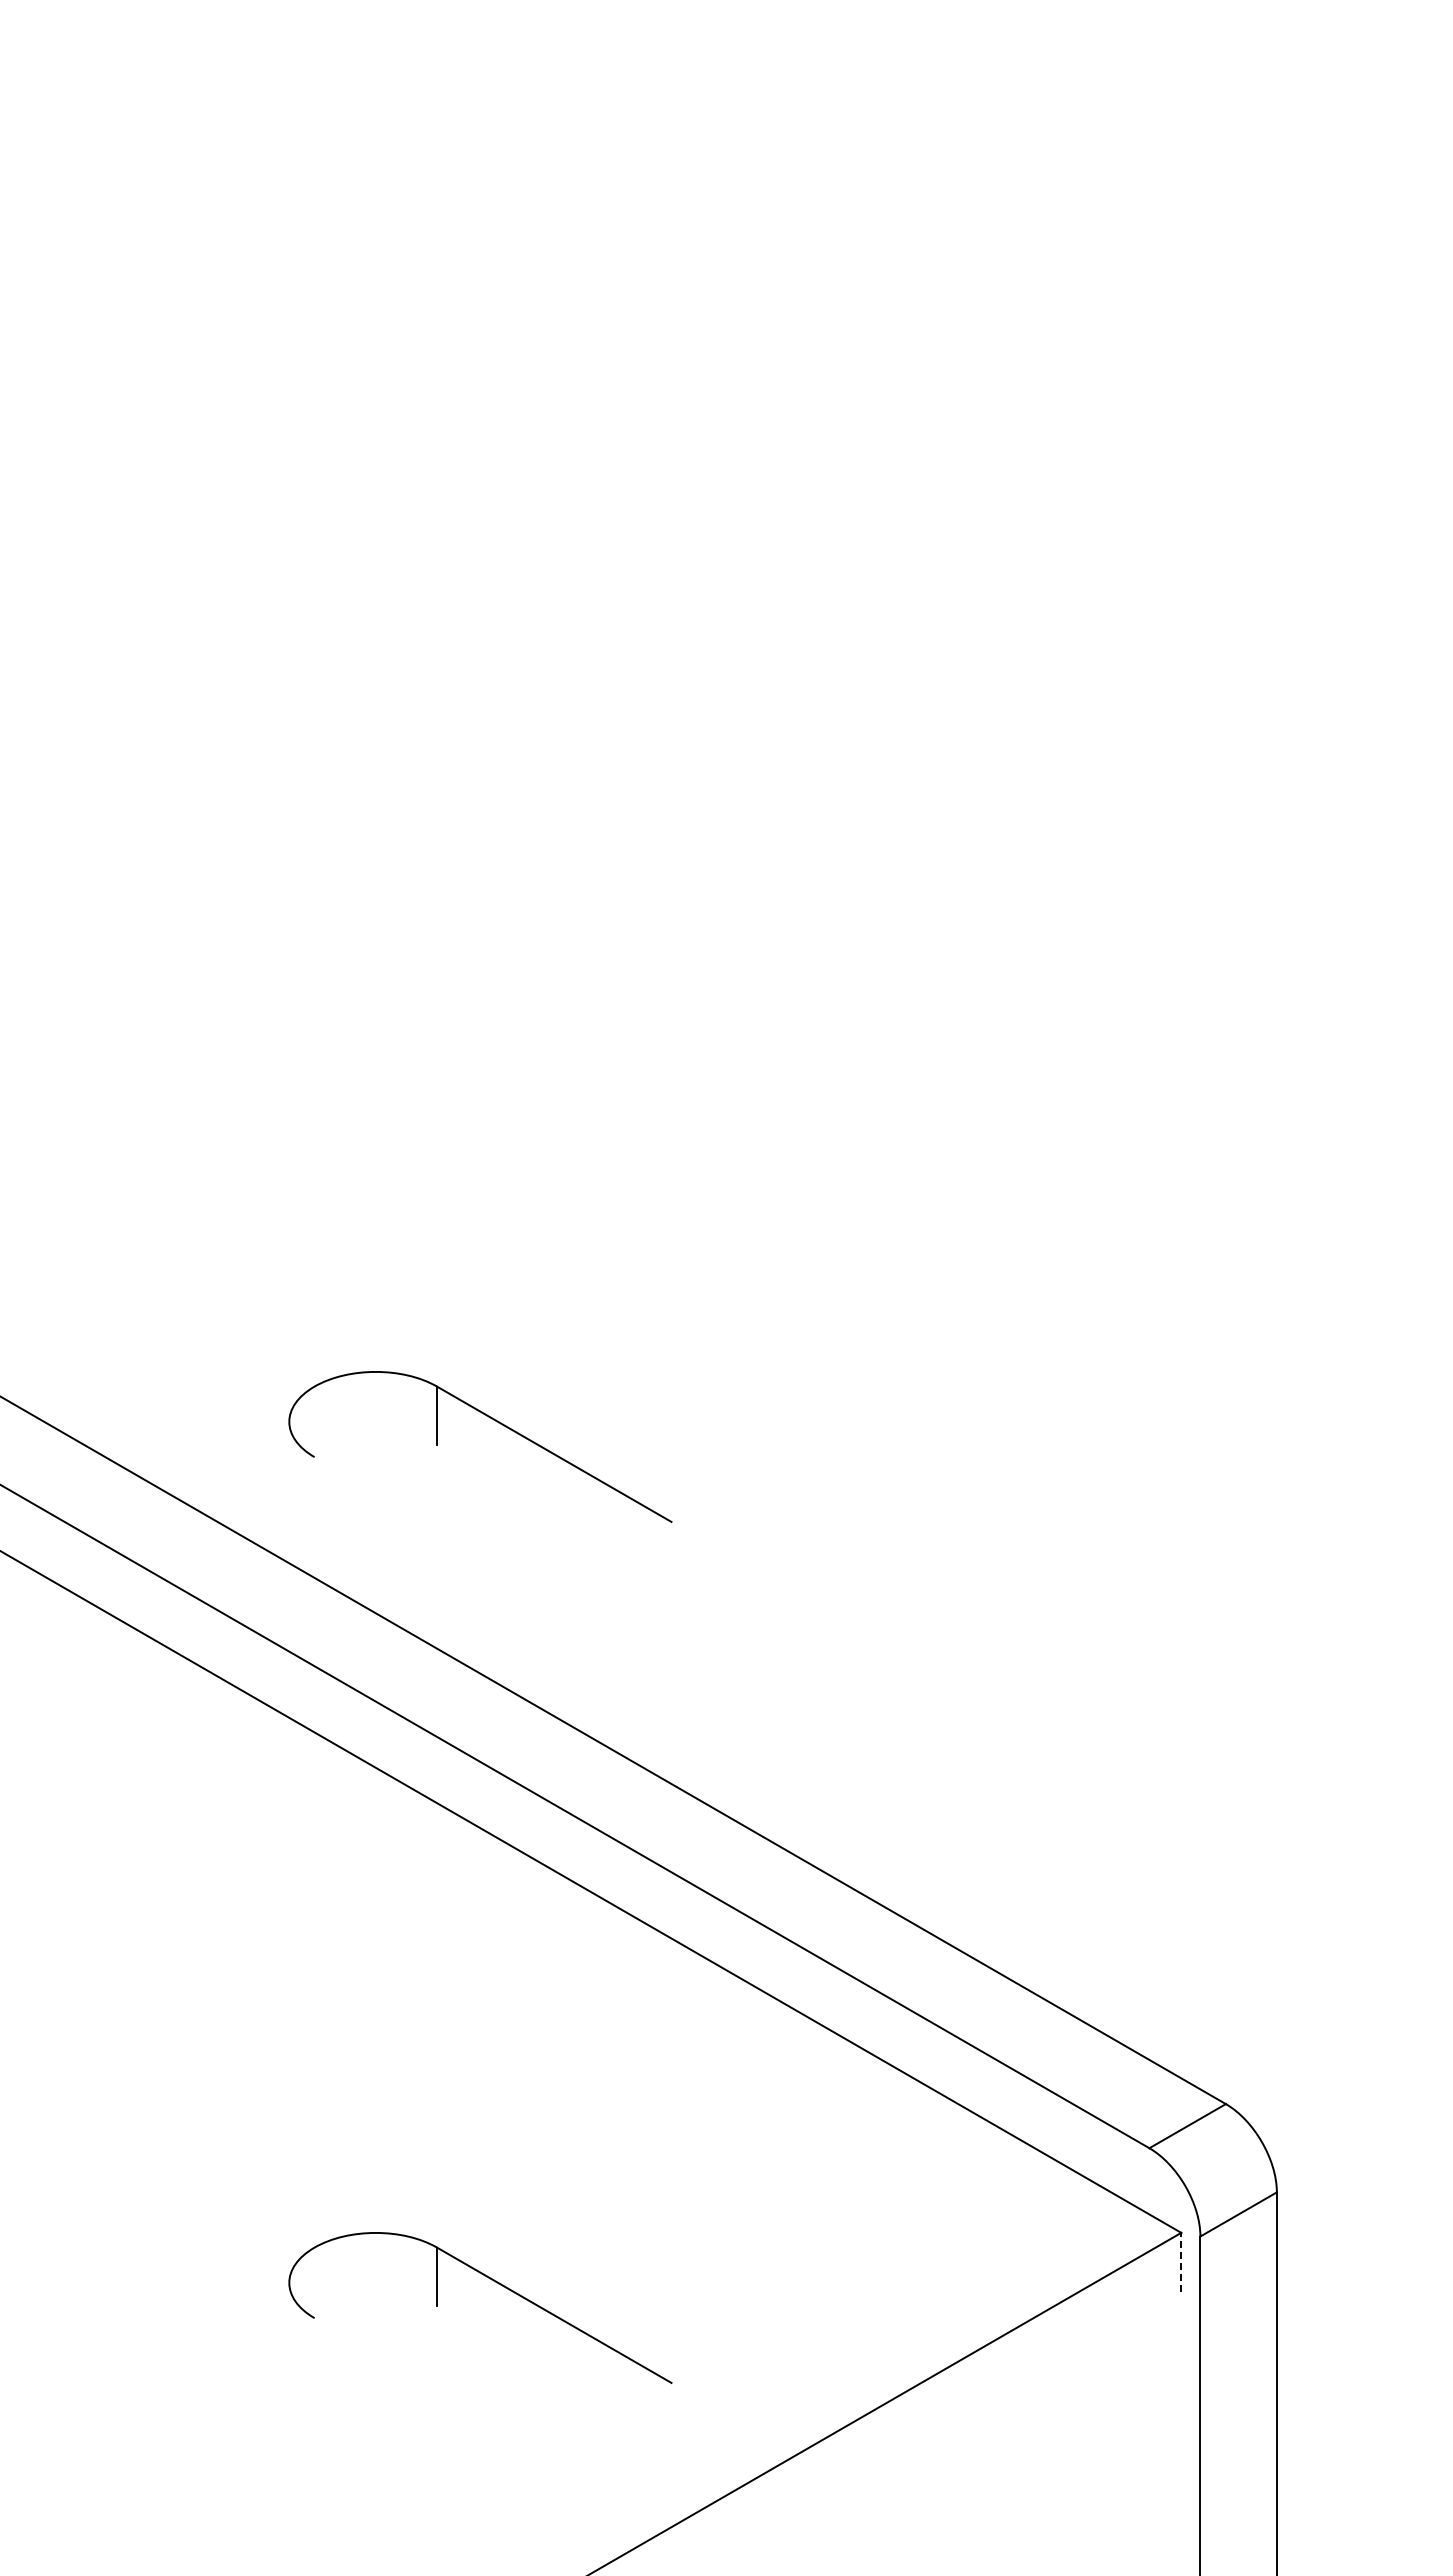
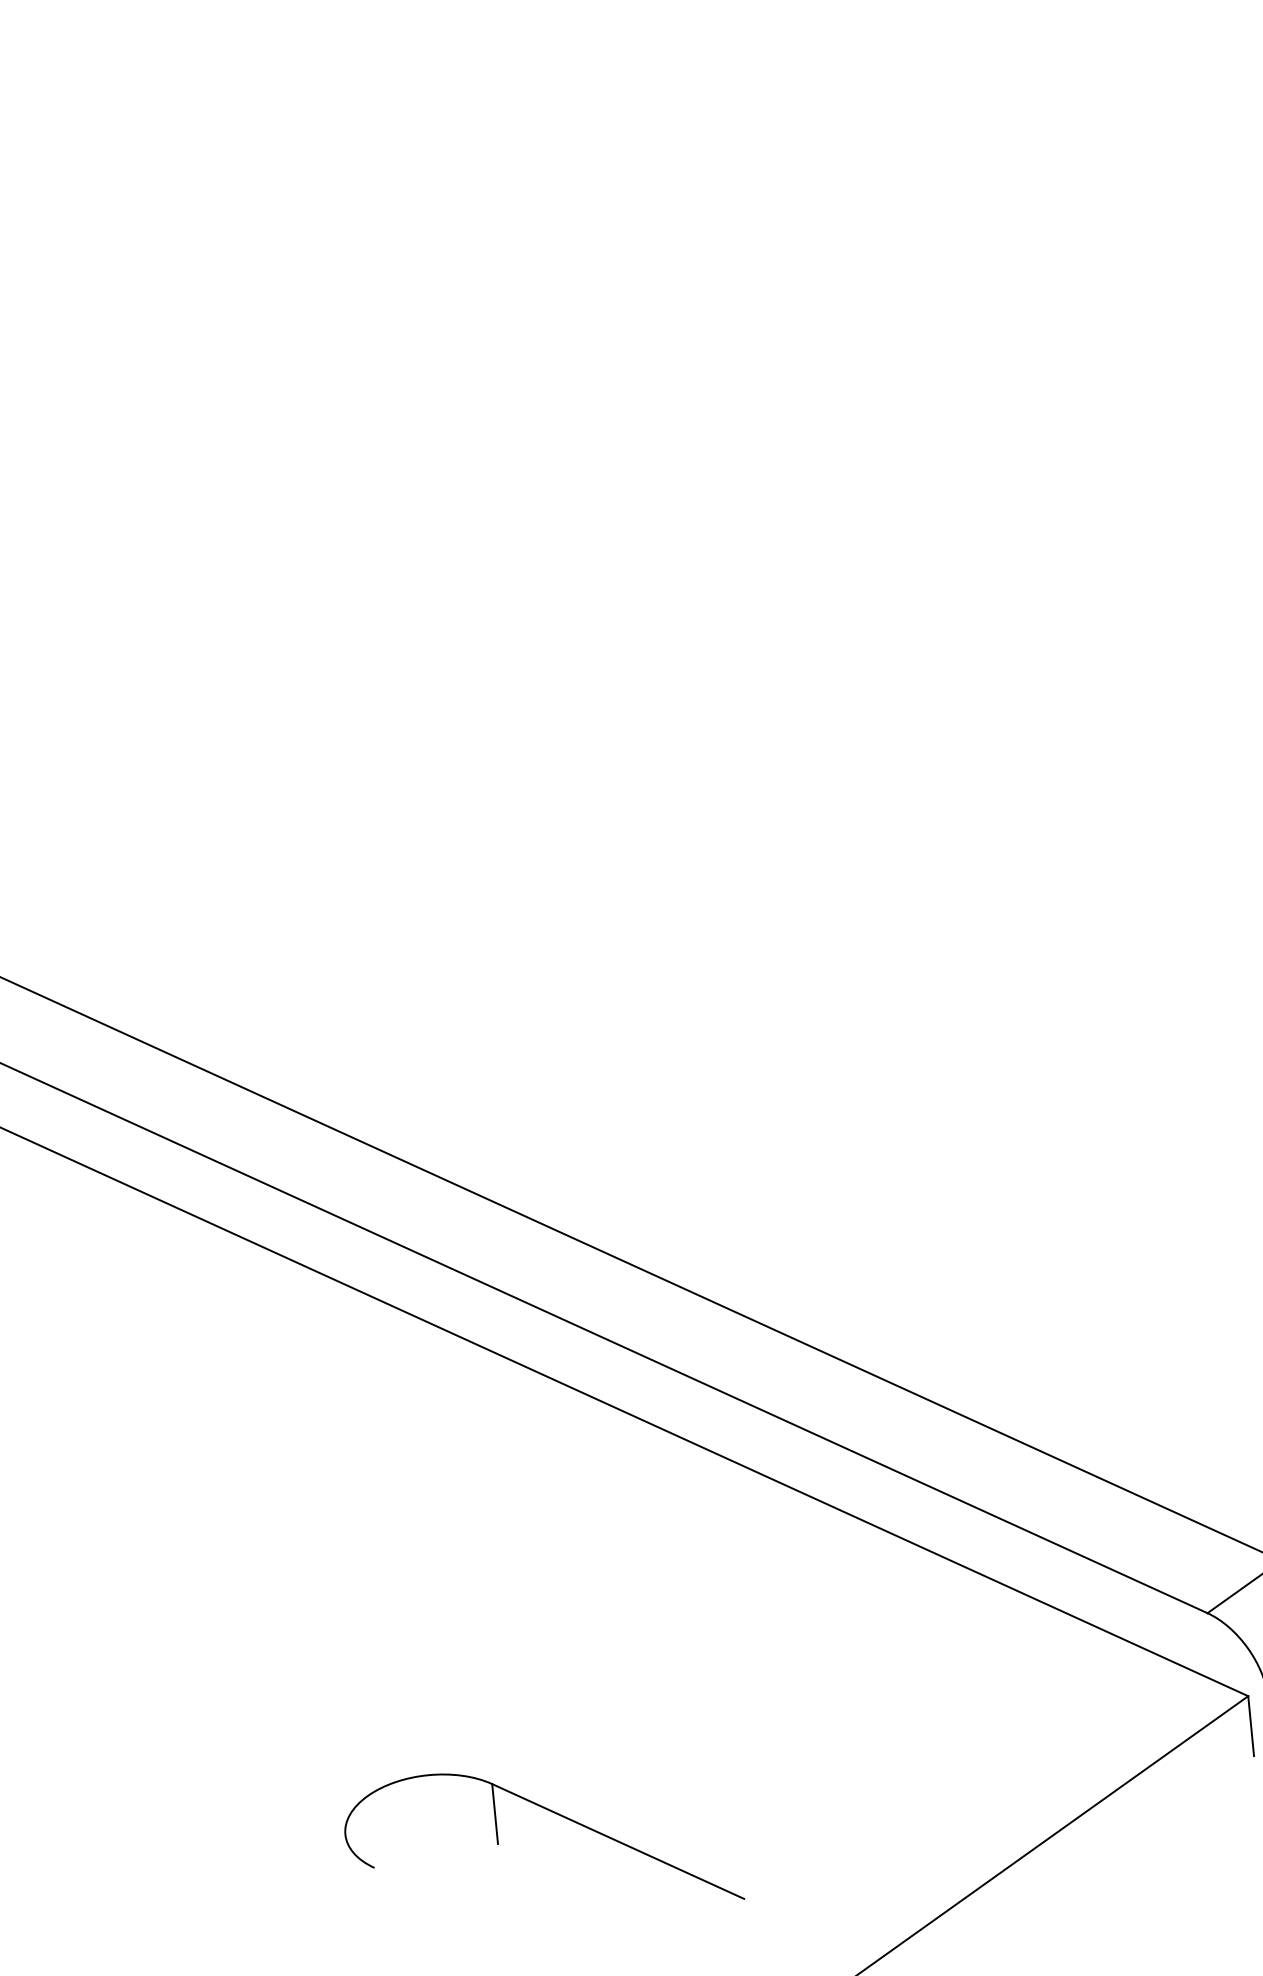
part: (493, 1420) -> (468, 936), removed
line: (1181, 2261) -> (1251, 1725), dashed -> solid

